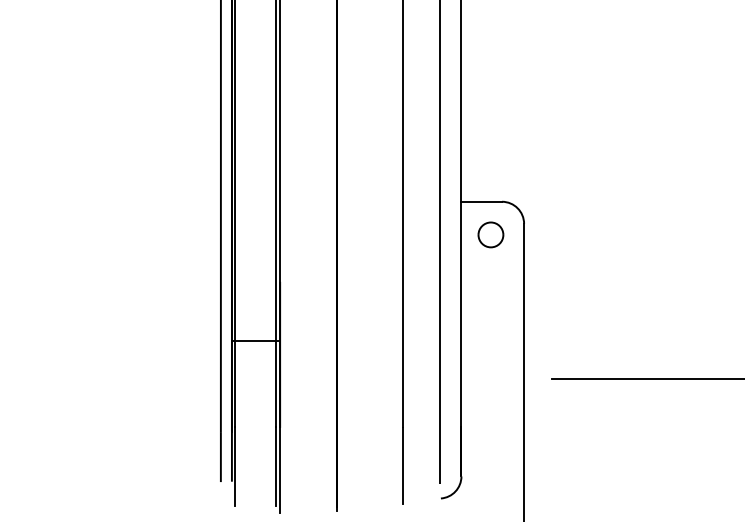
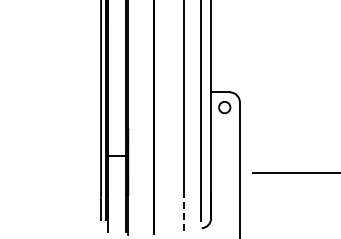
line: (403, 466) -> (184, 213), solid -> dashed

